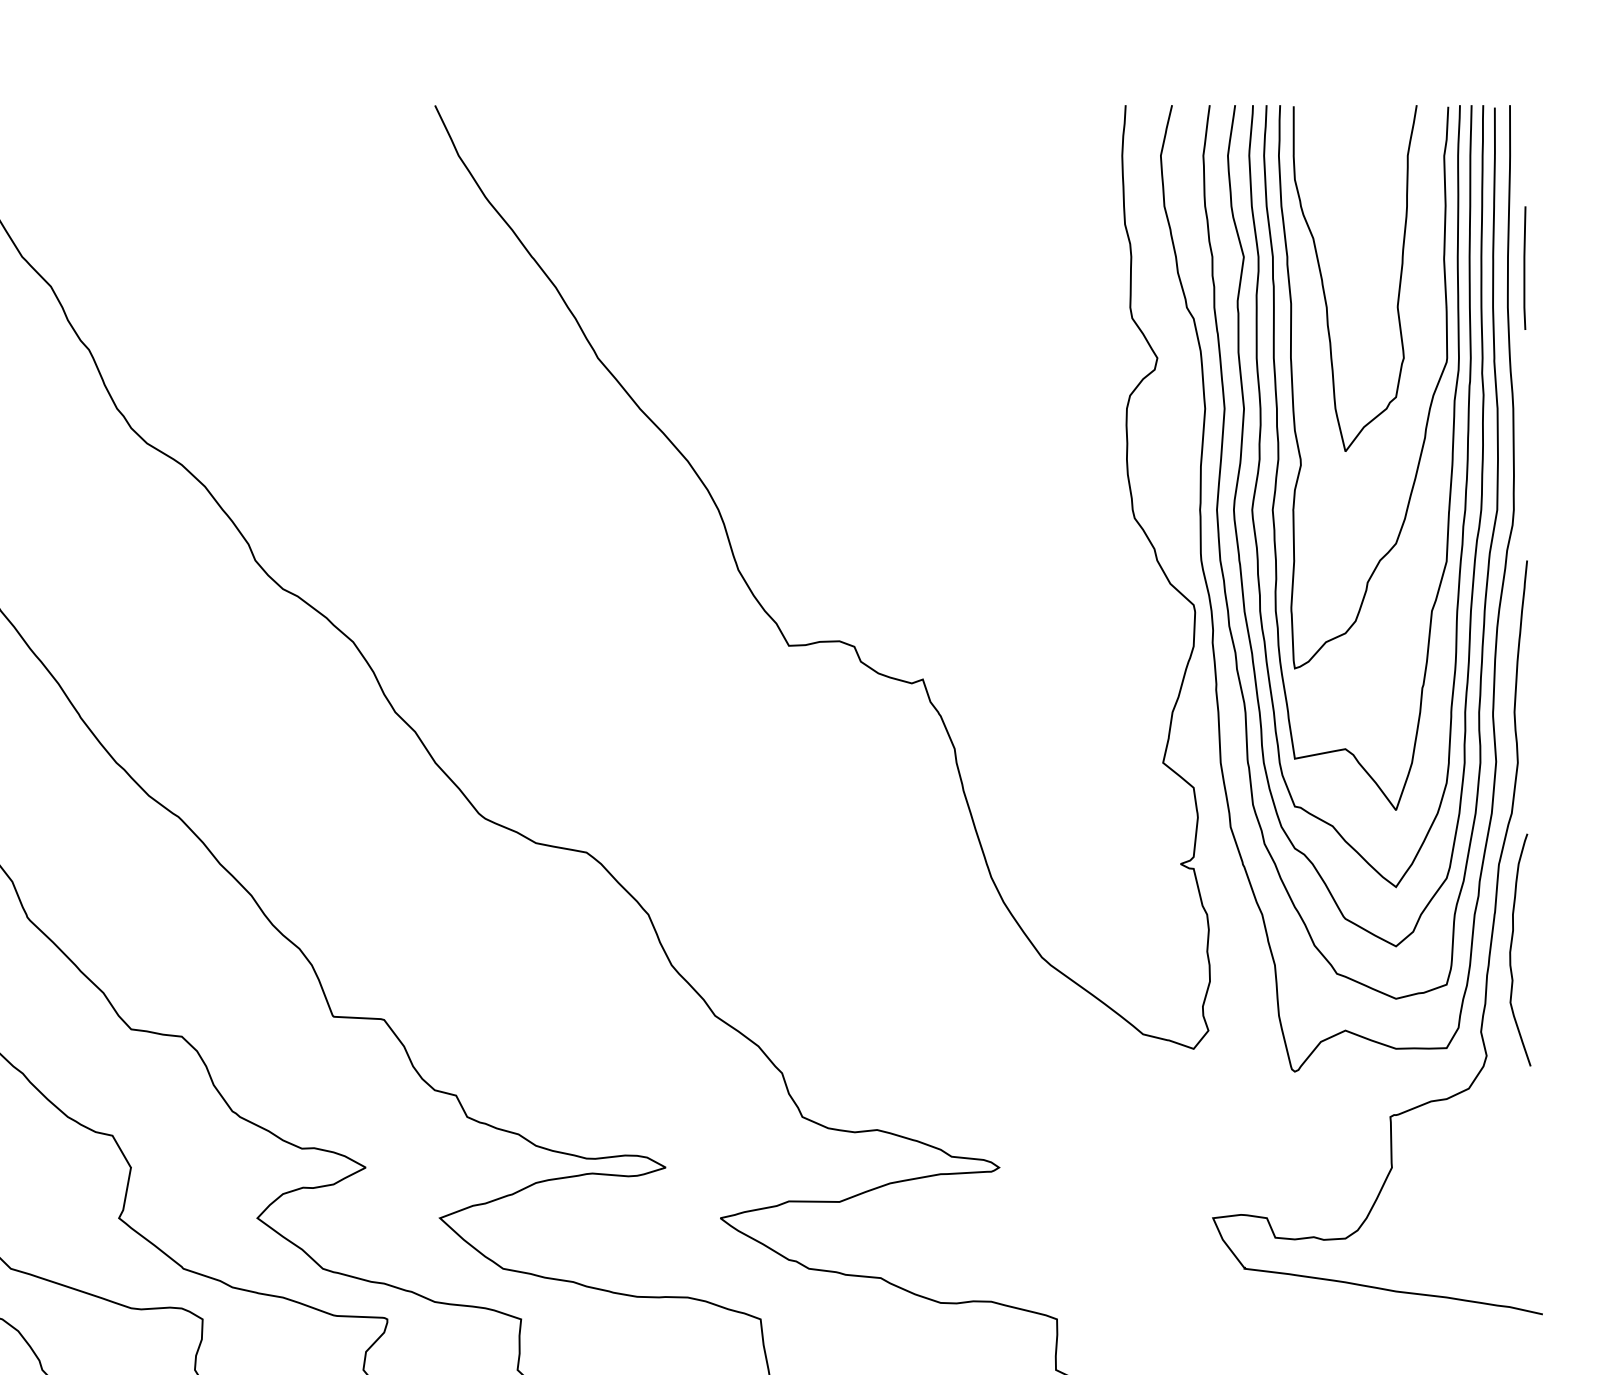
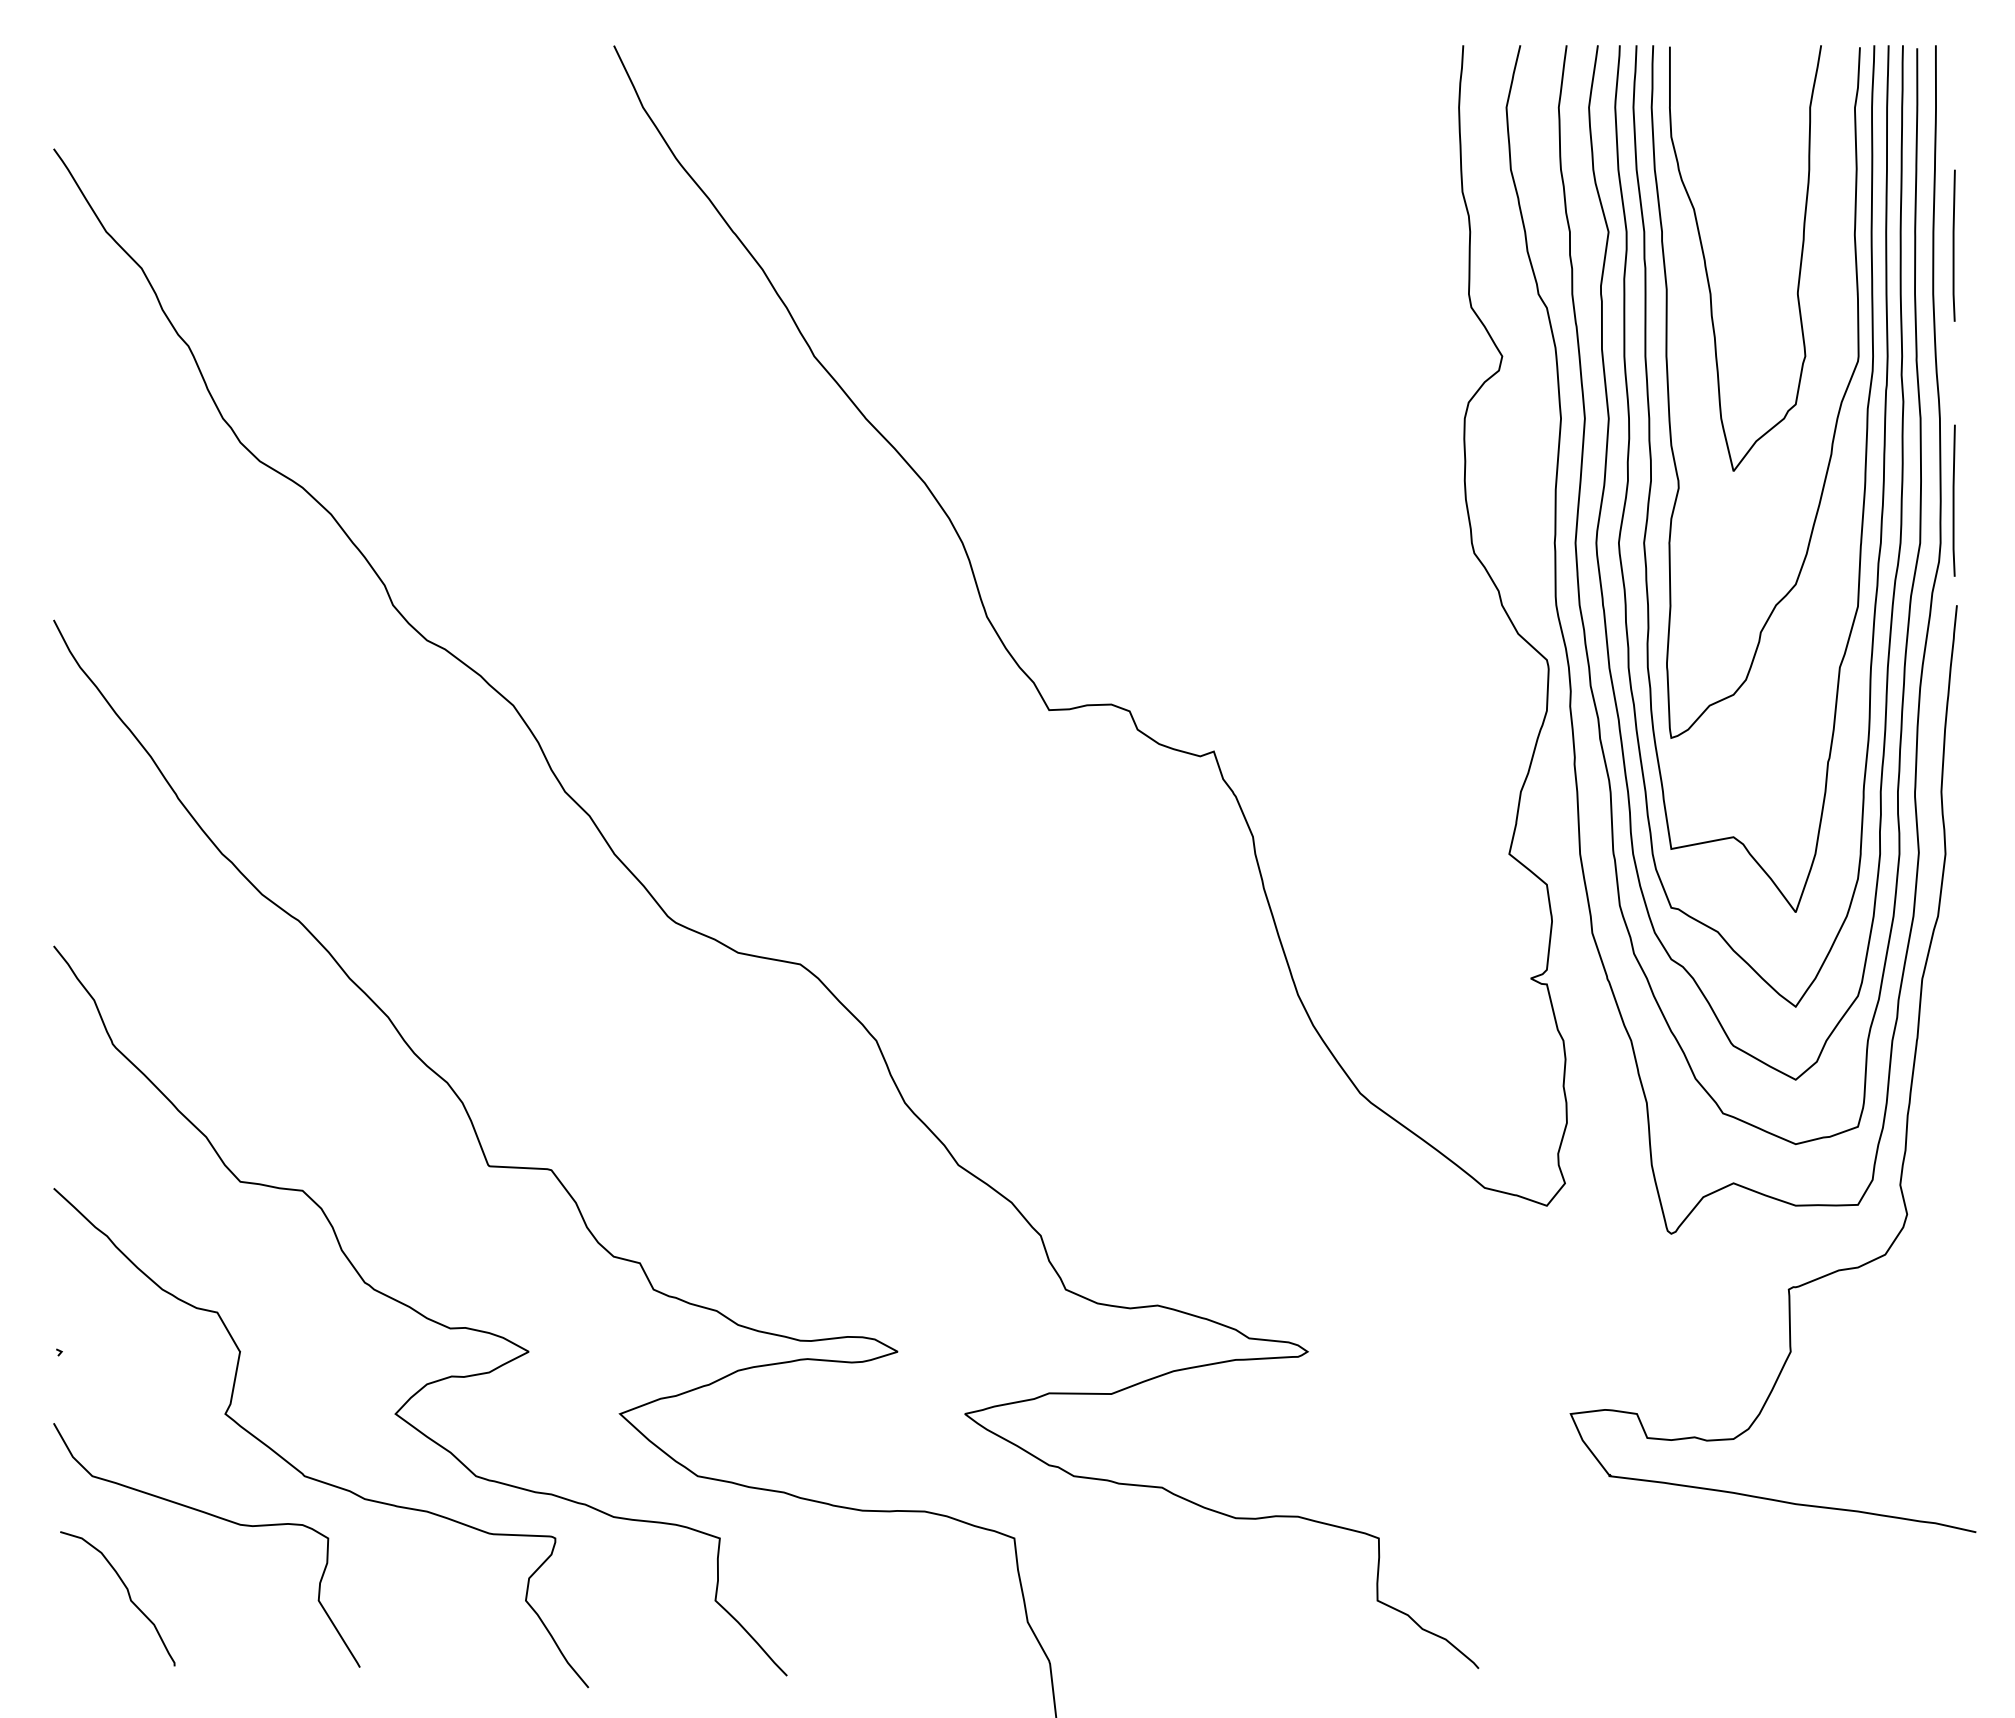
line: (1524, 475) -> (1953, 500), added
curve: (1511, 950) -> (1937, 1084), removed

